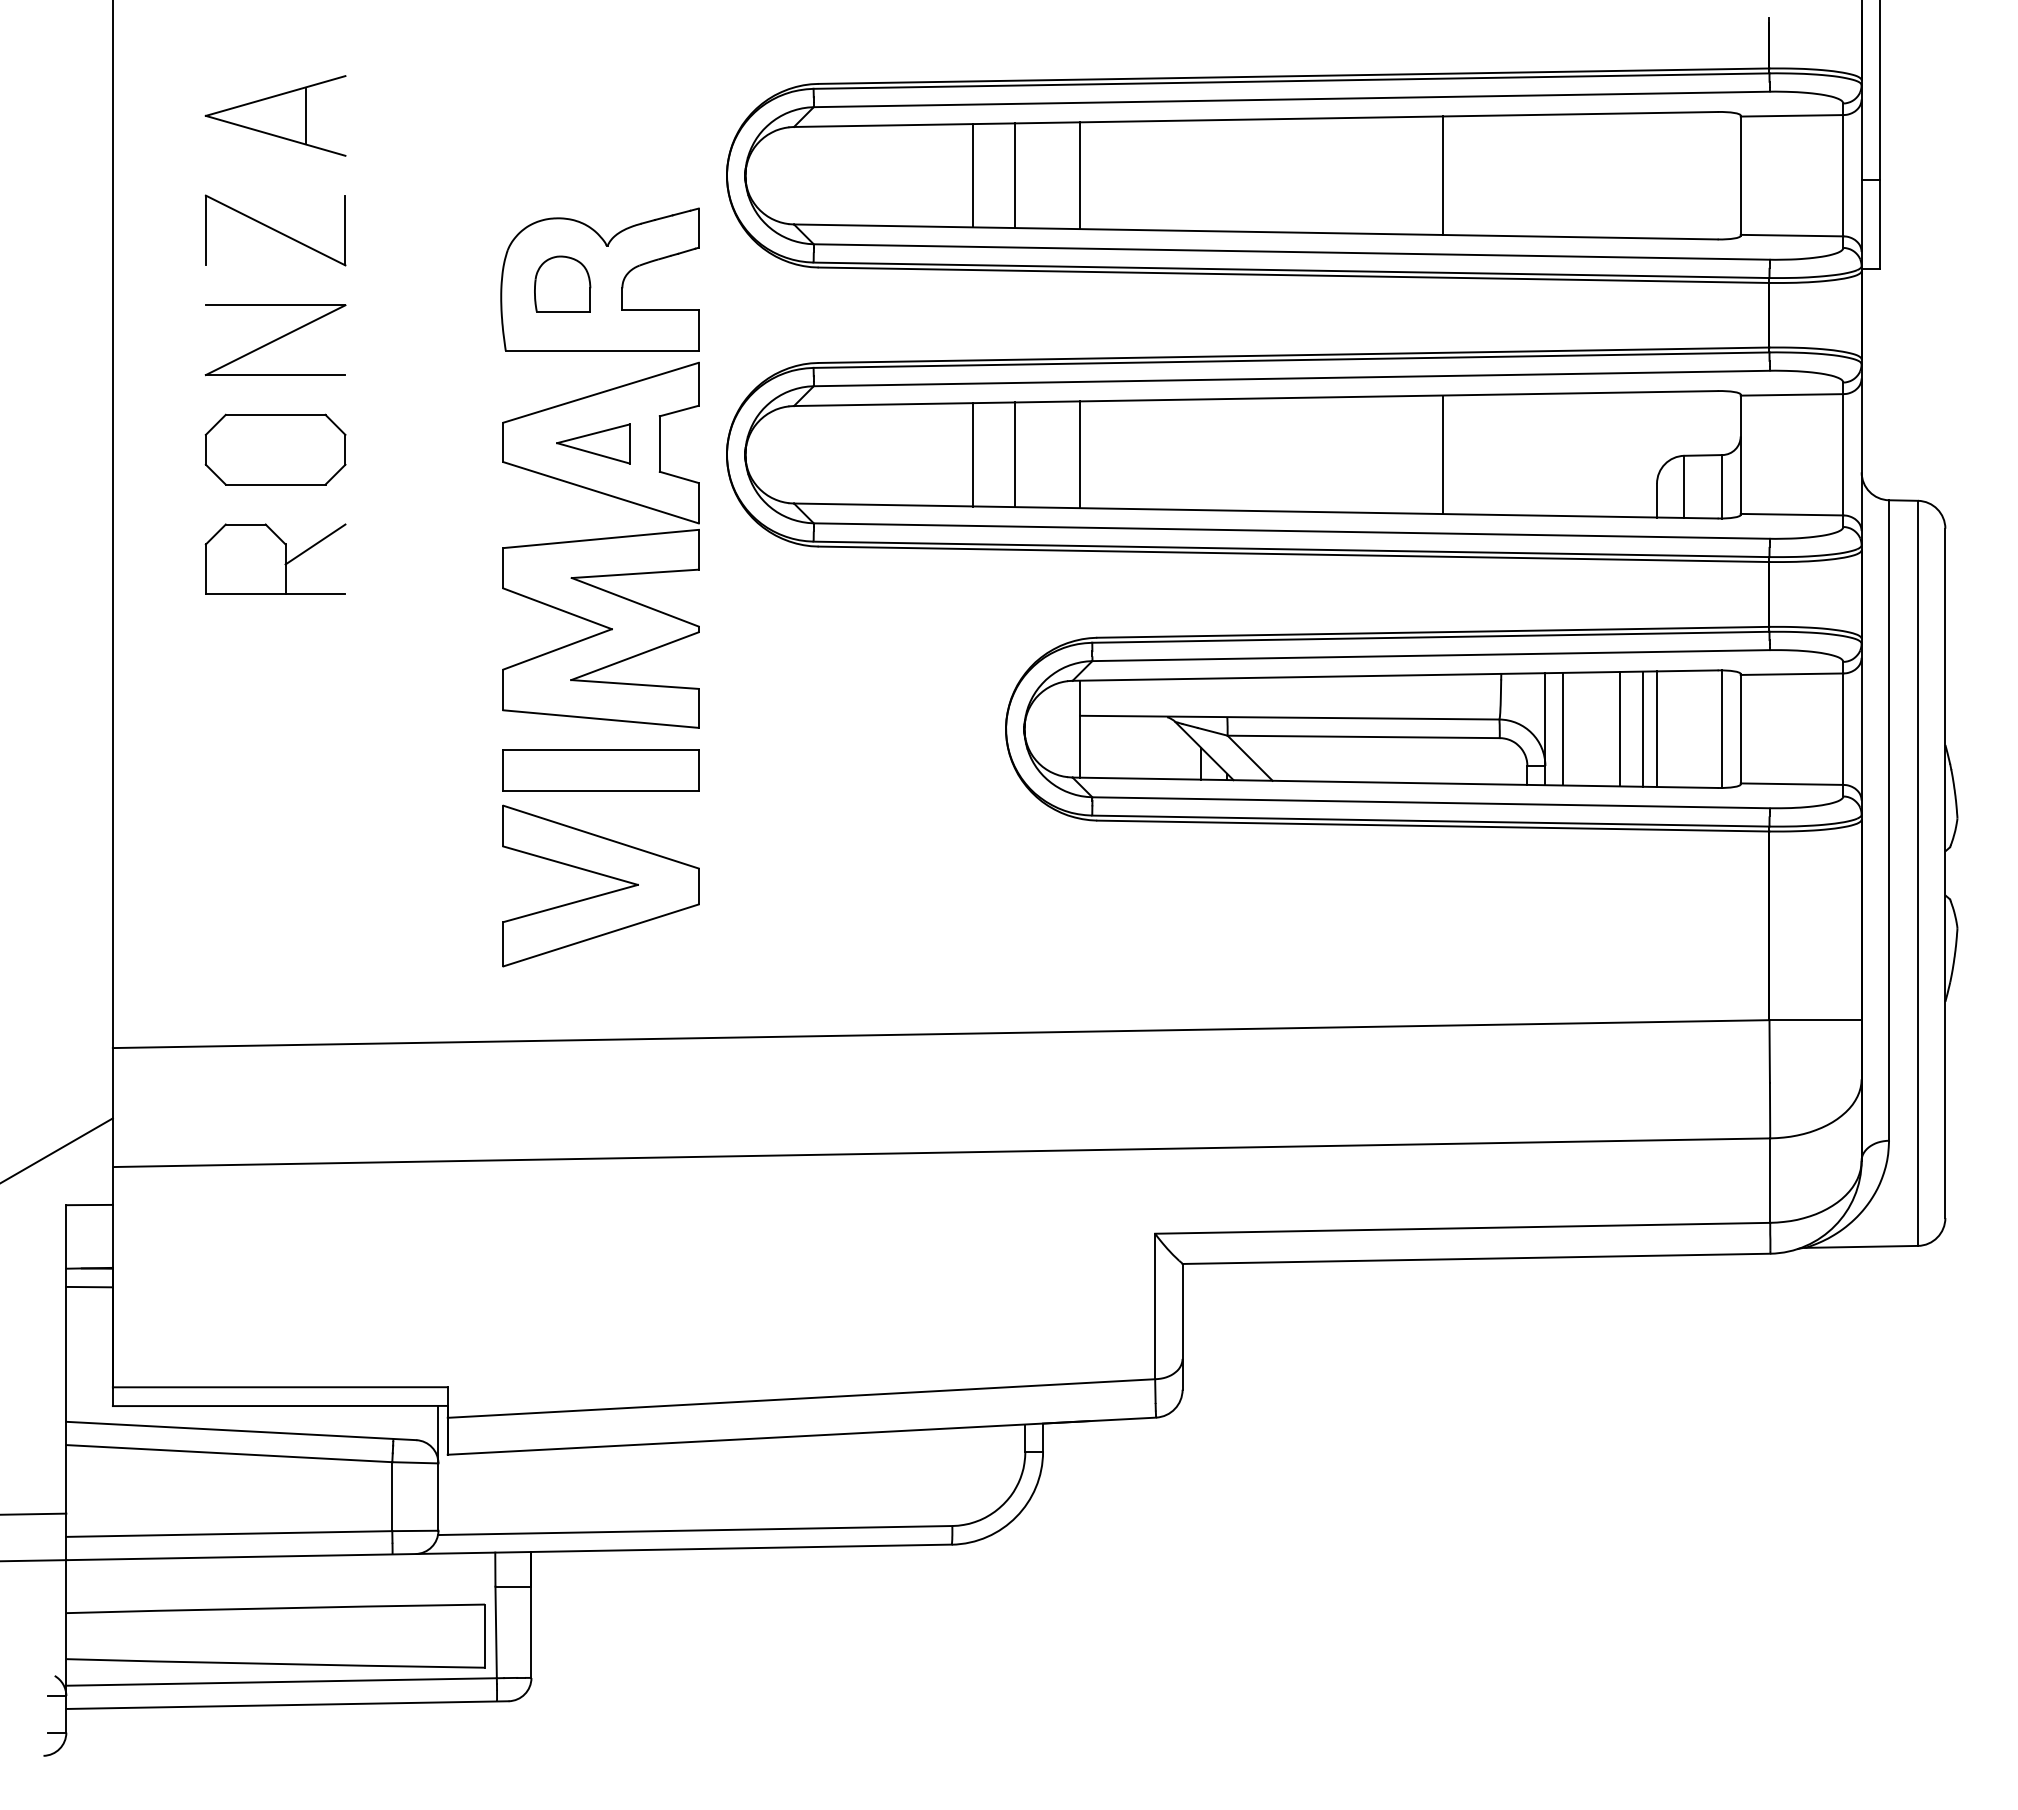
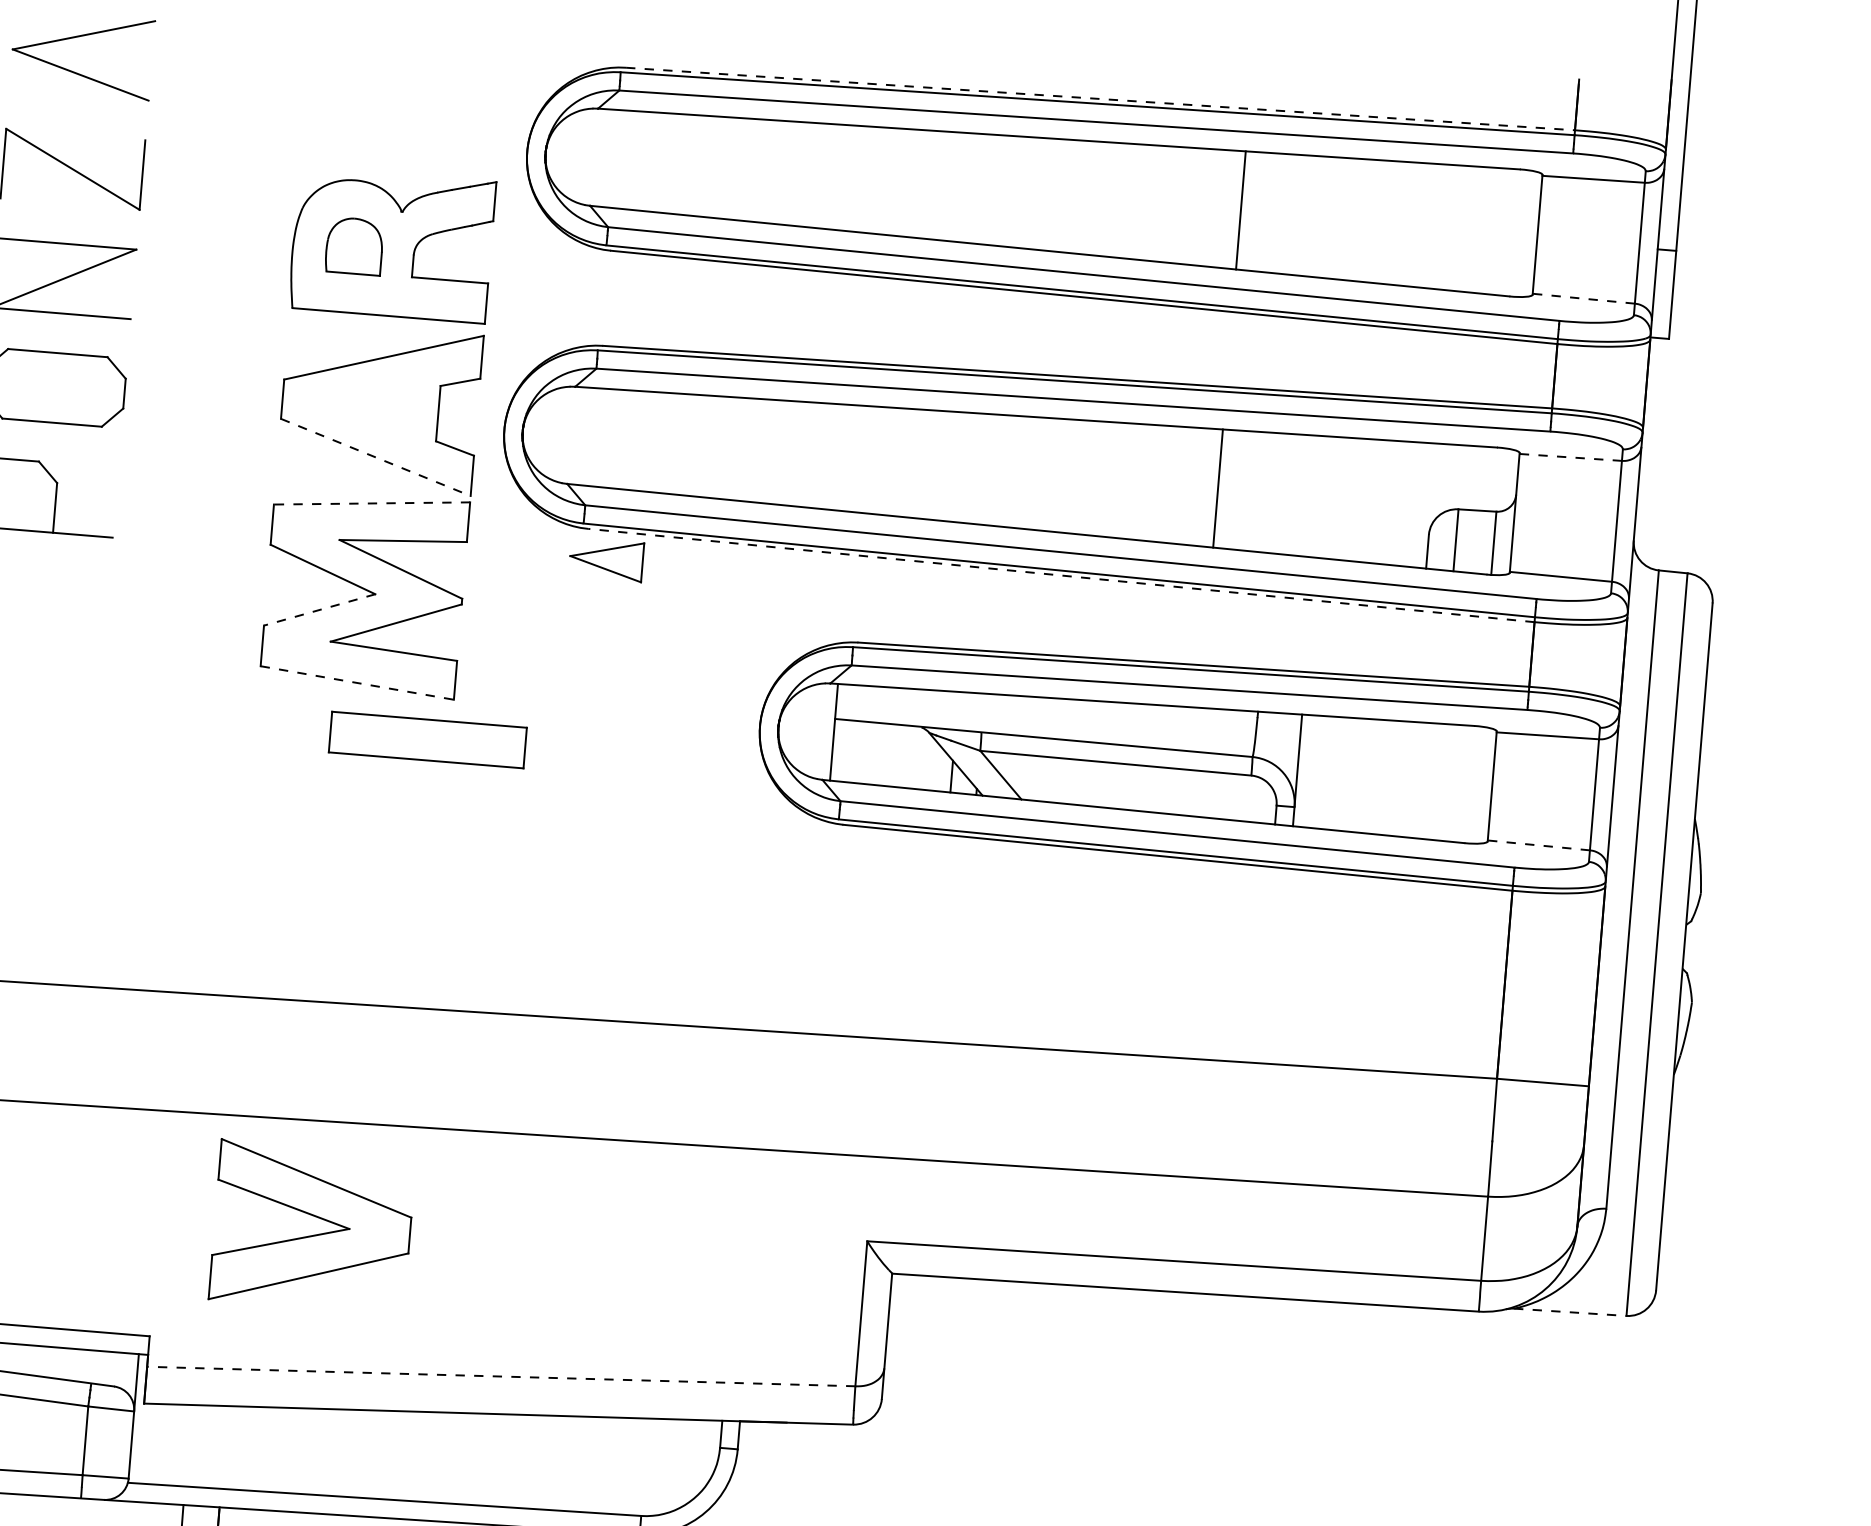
line: (1294, 76) -> (1100, 99), solid -> dashed
line: (305, 115) -> (112, 57), removed
line: (972, 175) -> (771, 171), removed
line: (1015, 175) -> (814, 175), removed
line: (1080, 175) -> (879, 180), removed
line: (1791, 235) -> (1583, 298), solid -> dashed
line: (1791, 394) -> (1570, 457), solid -> dashed
part: (593, 443) -> (606, 559), moved
line: (972, 454) -> (749, 449), removed
line: (1015, 454) -> (791, 453), removed
line: (1080, 454) -> (856, 458), removed
line: (601, 492) -> (376, 457), solid -> dashed
line: (600, 539) -> (371, 503), solid -> dashed
line: (315, 544) -> (86, 485), removed
line: (1293, 554) -> (1060, 575), solid -> dashed
line: (557, 649) -> (319, 610), solid -> dashed
line: (601, 719) -> (357, 683), solid -> dashed
line: (1563, 728) -> (1315, 771), removed
line: (1619, 728) -> (1371, 775), removed
line: (1643, 728) -> (1395, 777), removed
line: (1657, 728) -> (1409, 778), removed
line: (1722, 728) -> (1474, 784), removed
part: (600, 770) -> (427, 740), moved
line: (1791, 784) -> (1538, 845), solid -> dashed
part: (602, 893) -> (313, 1234), moved
line: (1862, 1246) -> (1571, 1311), solid -> dashed
line: (800, 1398) -> (500, 1376), solid -> dashed

